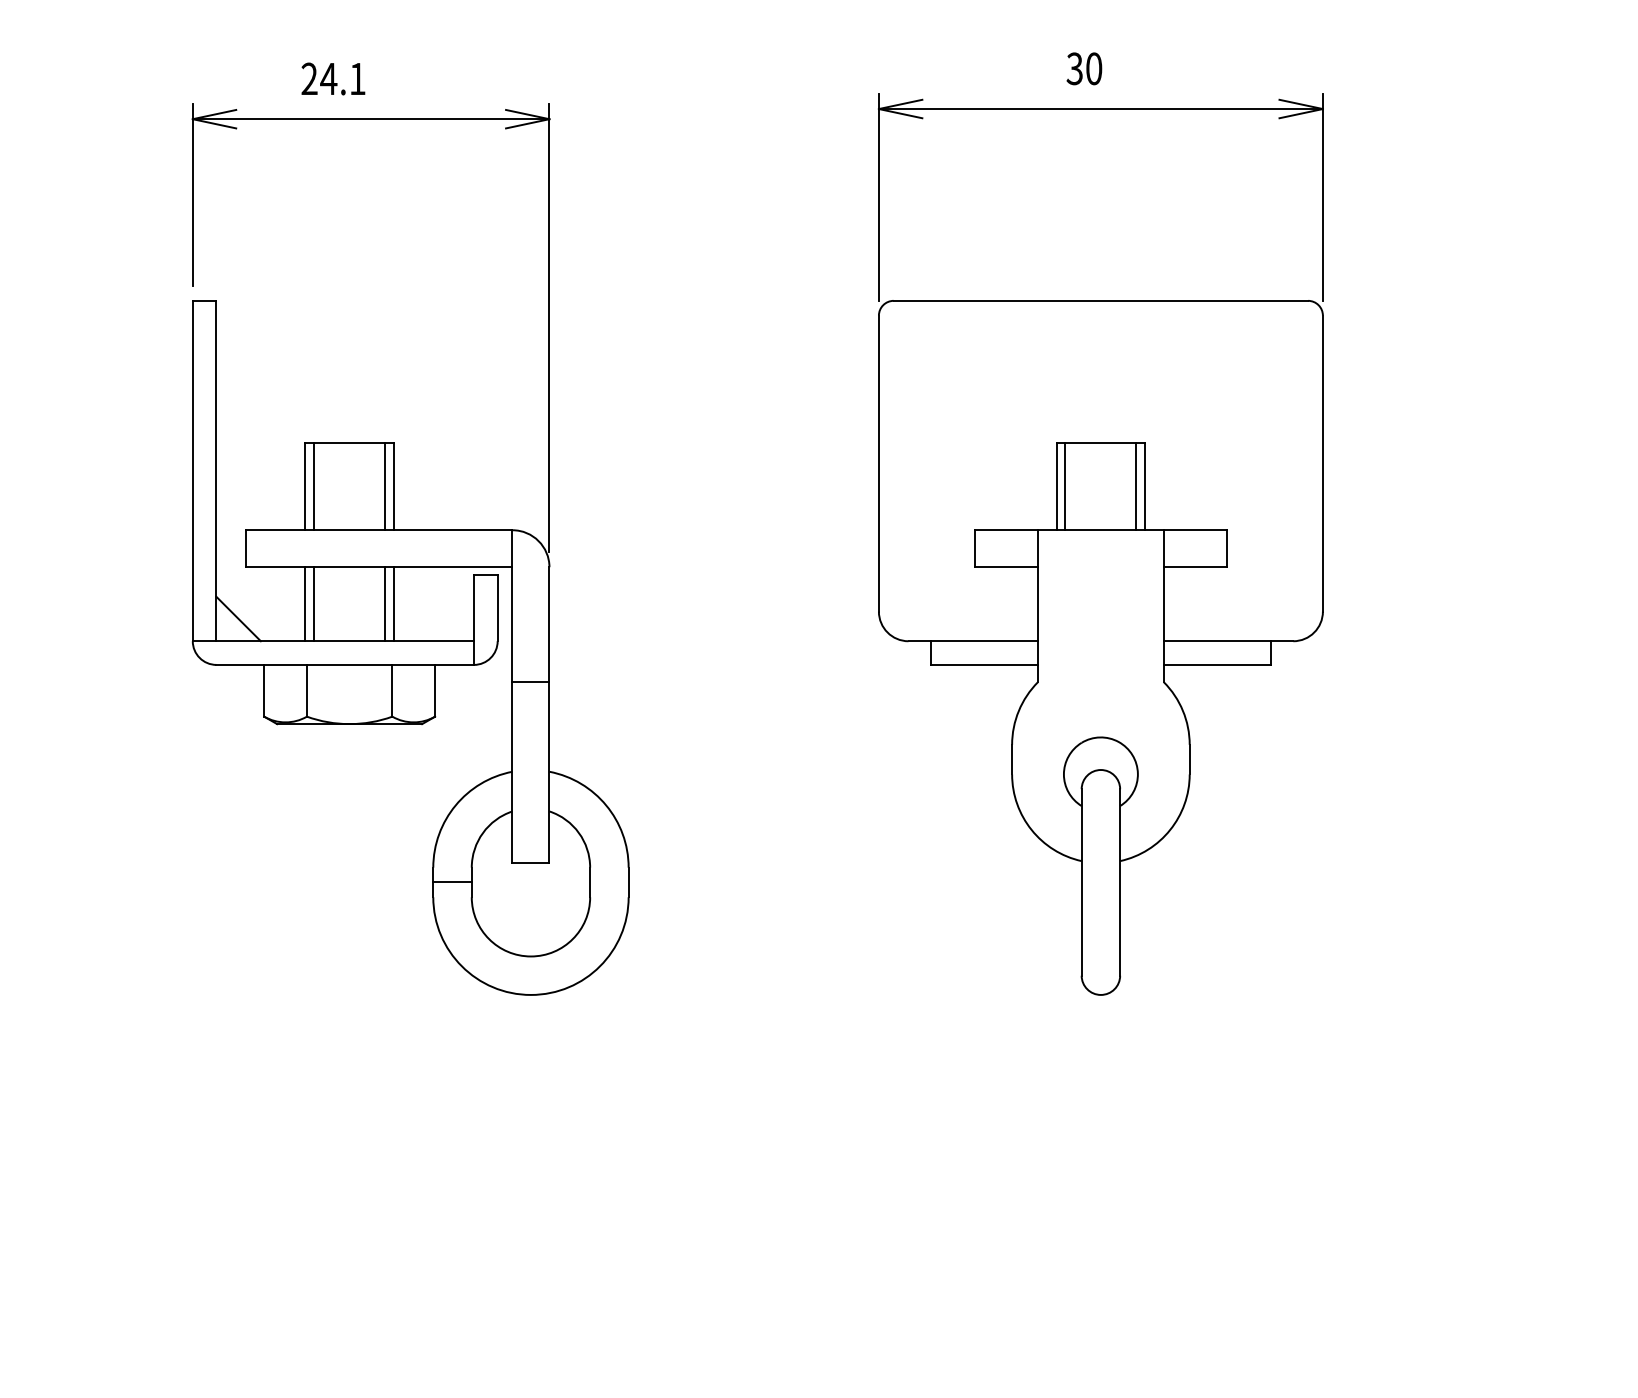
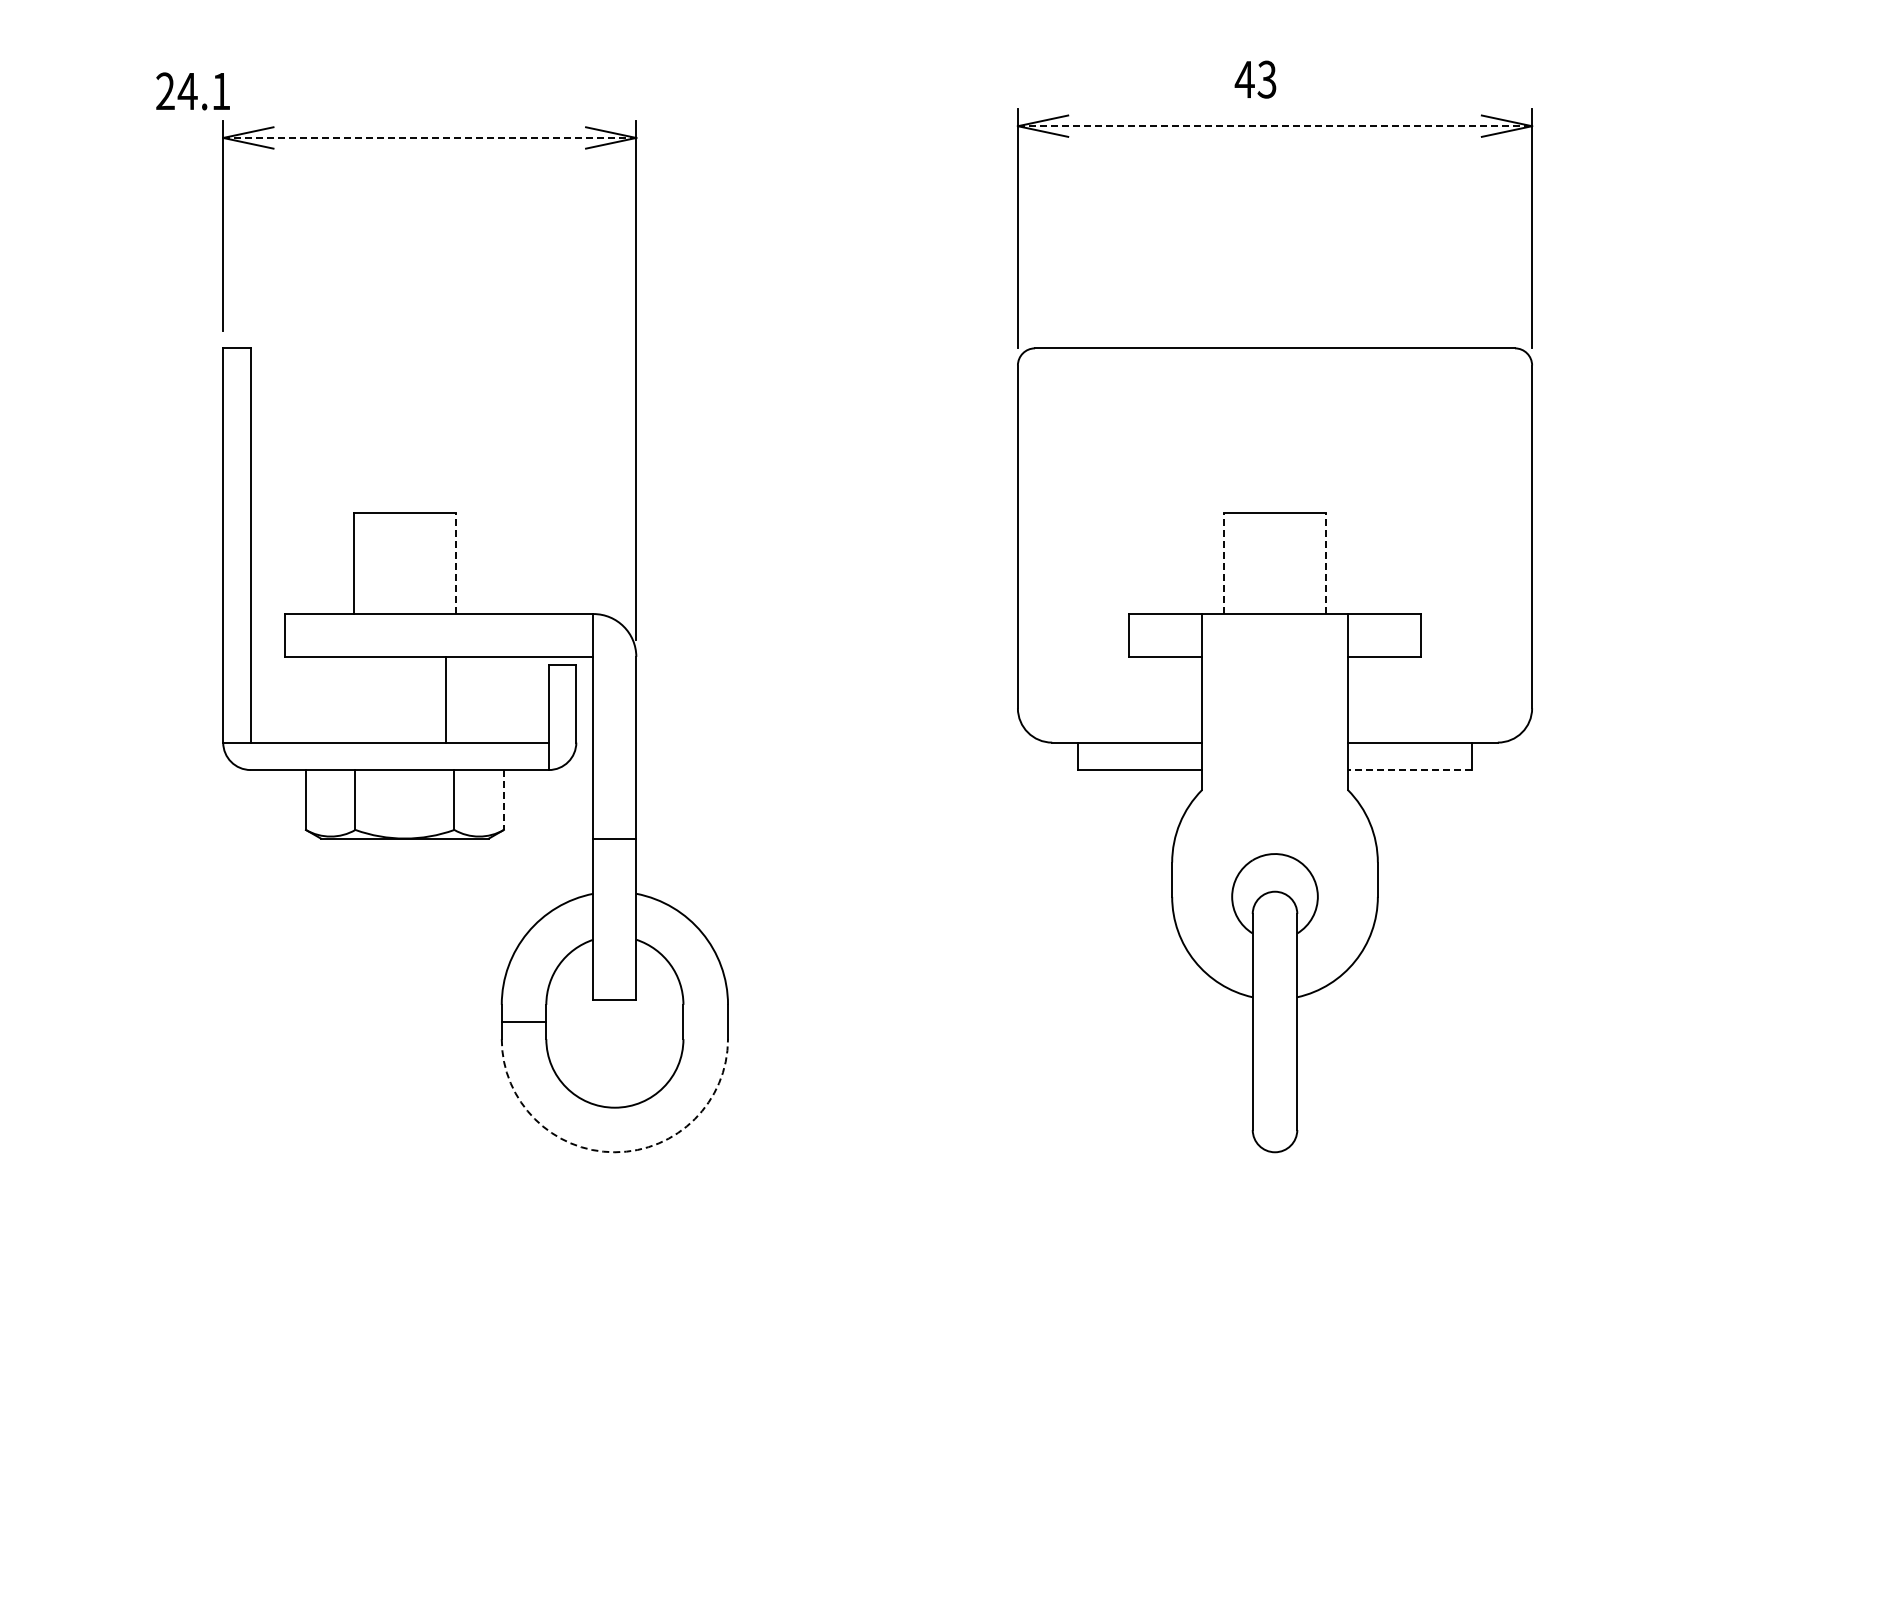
text: (1084, 68) -> (1255, 79), 30 -> 43
text: (332, 79) -> (192, 91), moved
line: (1101, 109) -> (1275, 126), solid -> dashed
line: (370, 118) -> (429, 137), solid -> dashed
line: (313, 486) -> (363, 563), removed
line: (385, 486) -> (446, 563), removed
line: (394, 486) -> (456, 563), solid -> dashed
line: (1056, 486) -> (1223, 563), solid -> dashed
line: (1065, 486) -> (1233, 563), removed
line: (1136, 486) -> (1316, 563), removed
line: (1145, 486) -> (1326, 563), solid -> dashed
line: (305, 604) -> (353, 699), removed
line: (313, 604) -> (363, 699), removed
line: (394, 604) -> (456, 699), removed
line: (238, 618) -> (276, 716), removed
line: (1217, 665) -> (1409, 770), solid -> dashed
line: (530, 682) -> (614, 839), moved
line: (434, 691) -> (503, 800), solid -> dashed
arc: (530, 995) -> (614, 1152), solid -> dashed

